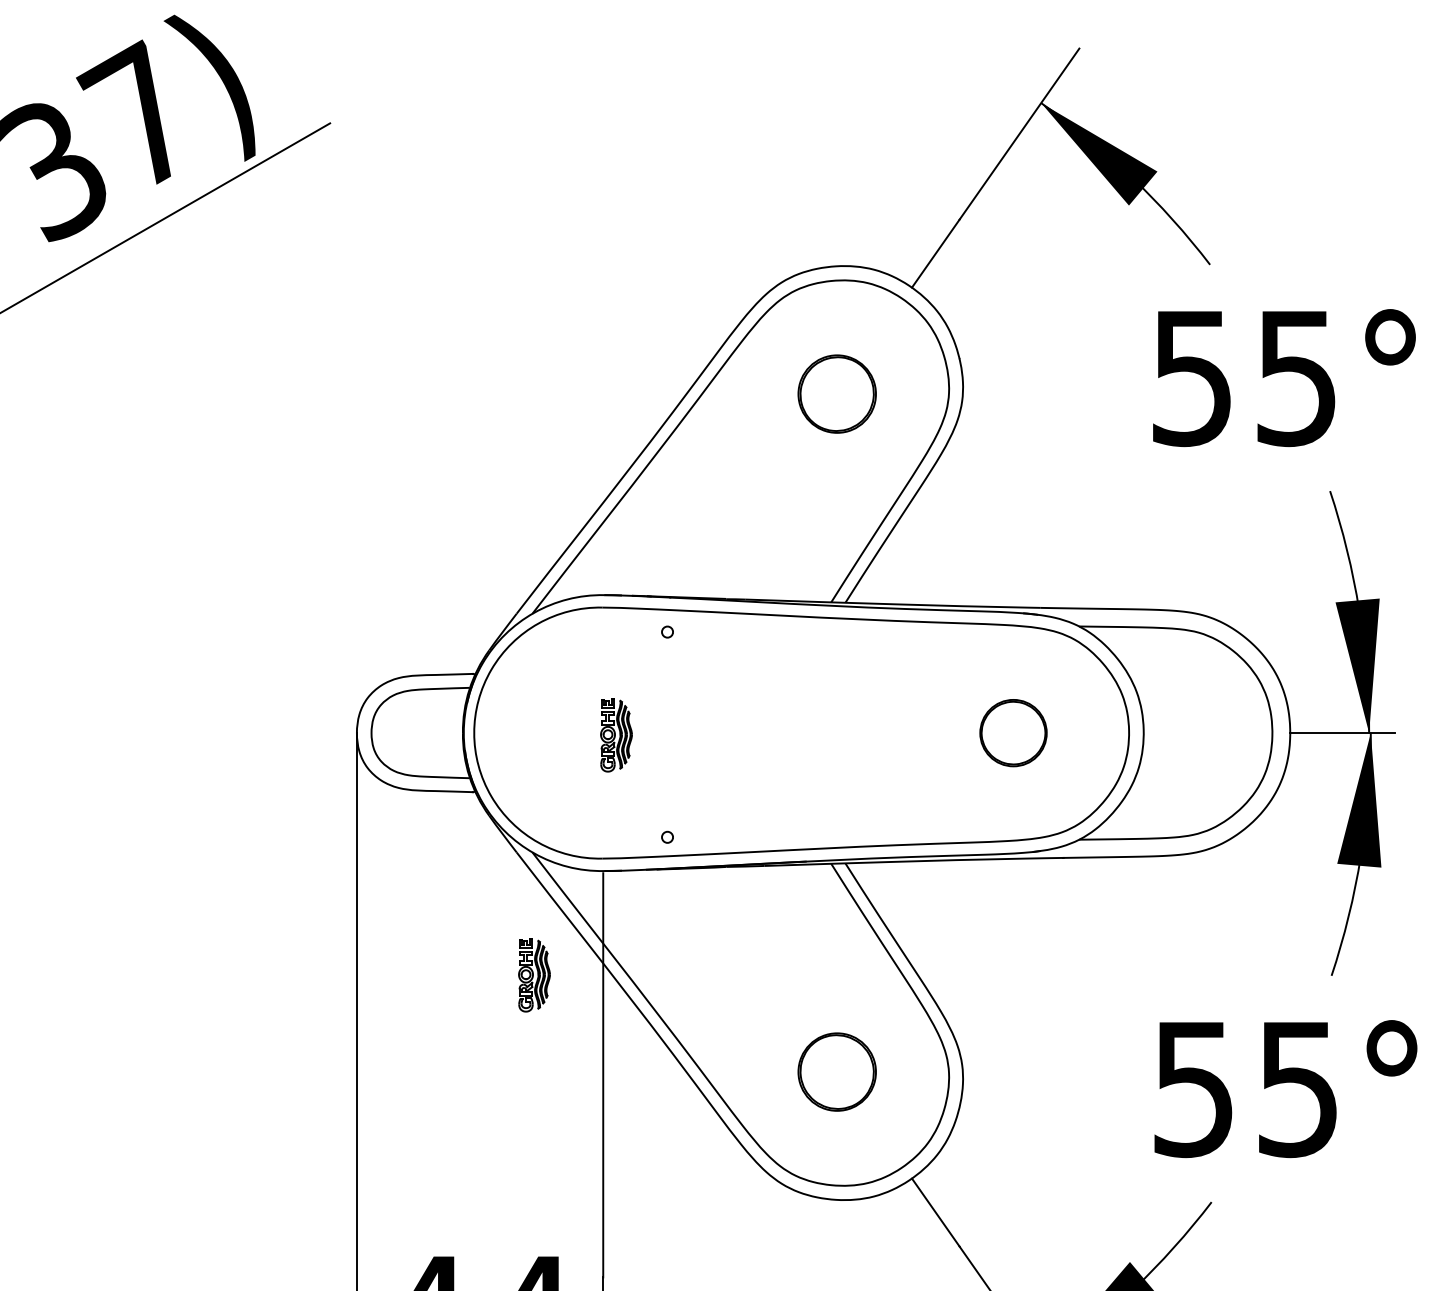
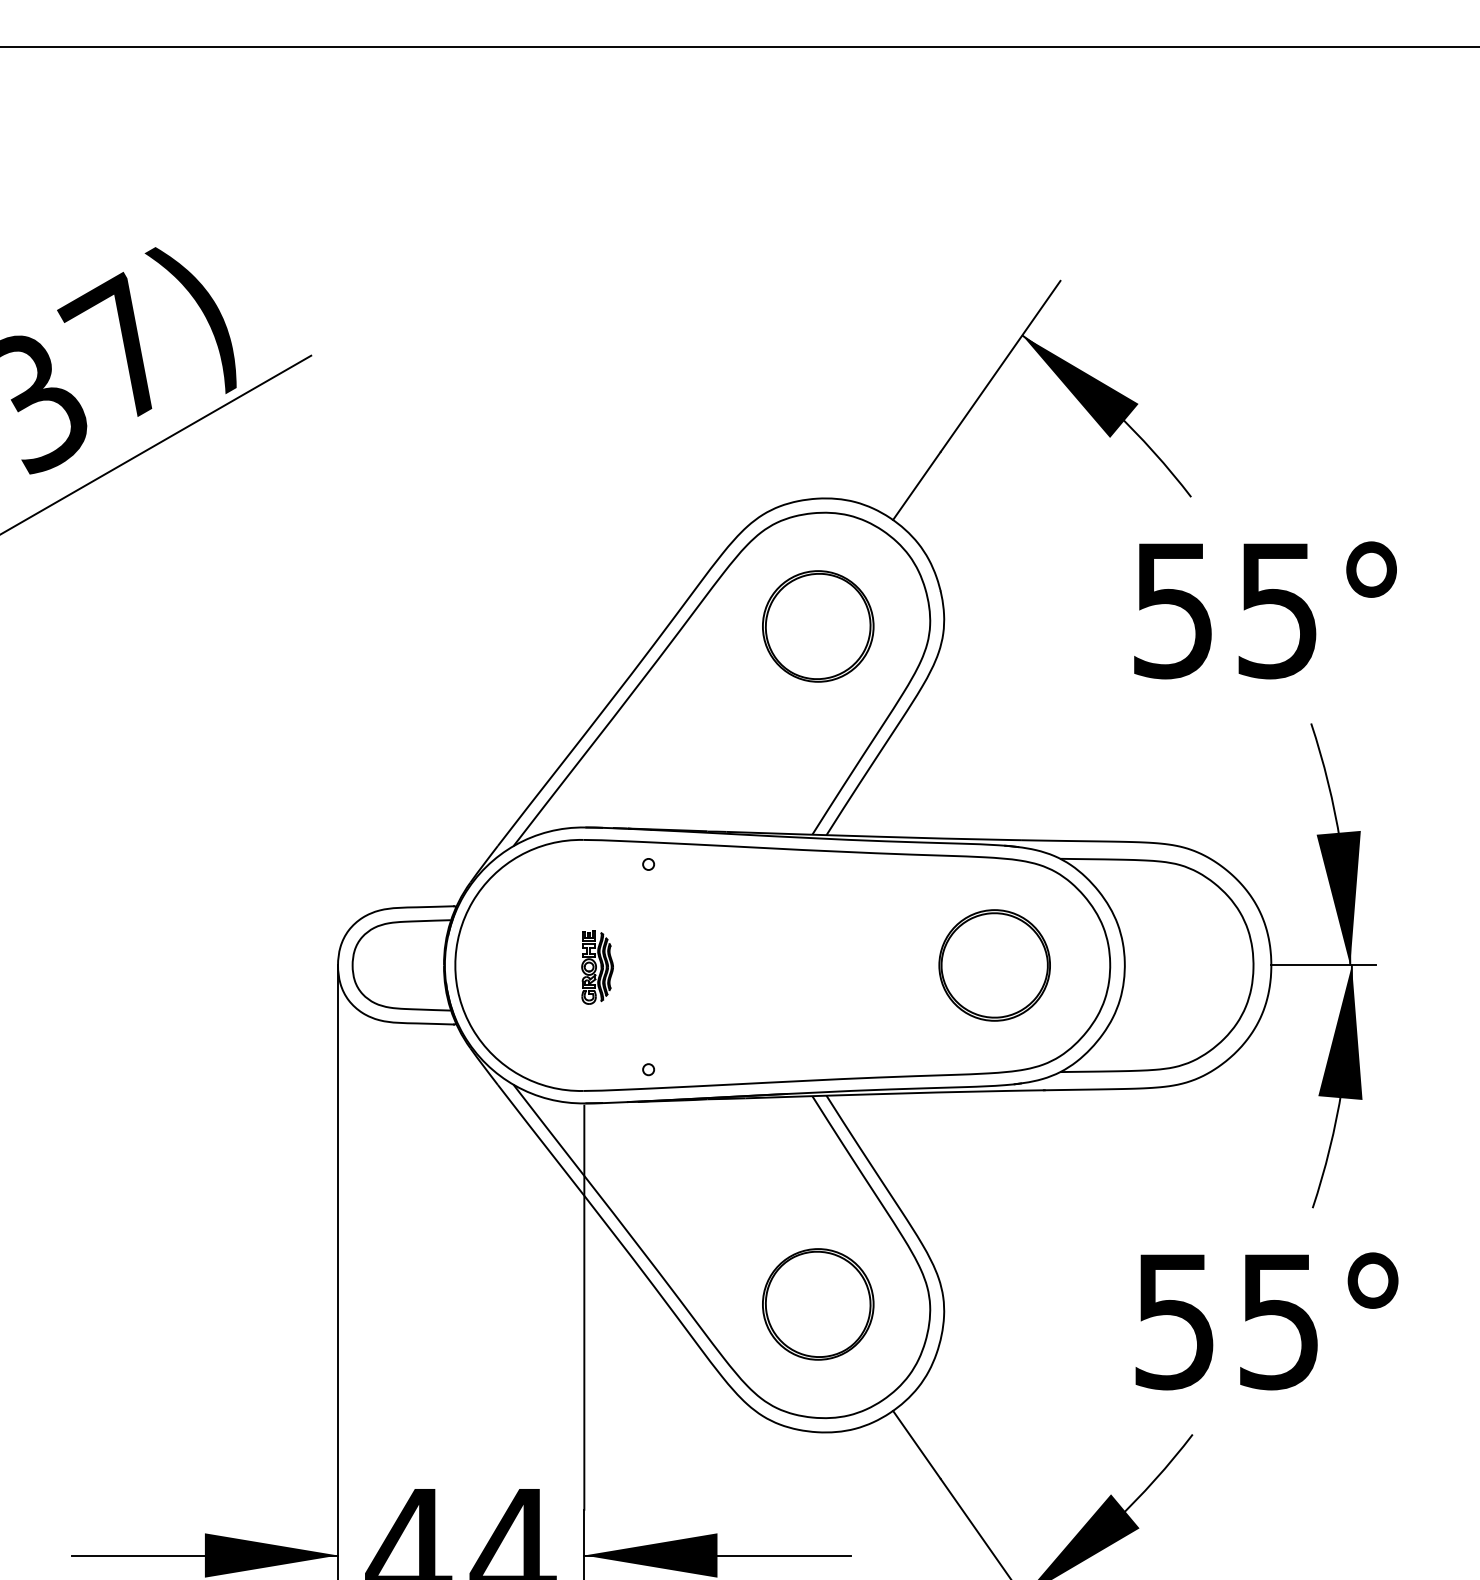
part: (837, 394) -> (818, 626), size x1.43
part: (1013, 733) -> (994, 965), size x1.67
part: (534, 975) -> (515, 1207), removed
part: (837, 1072) -> (818, 1304), size x1.43

